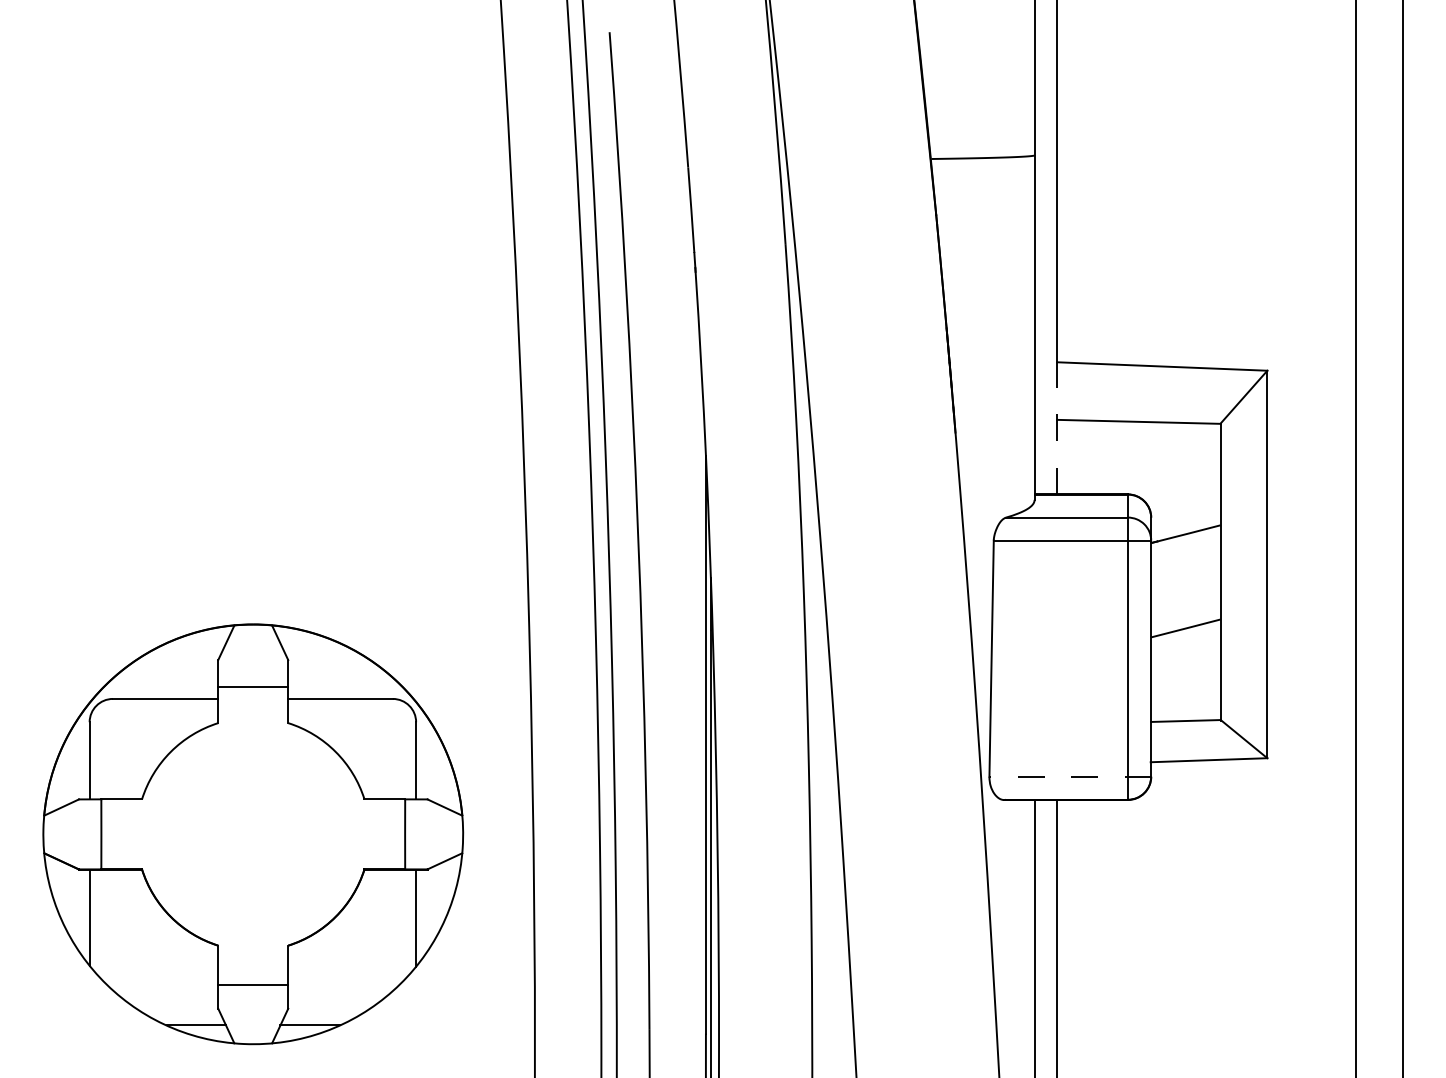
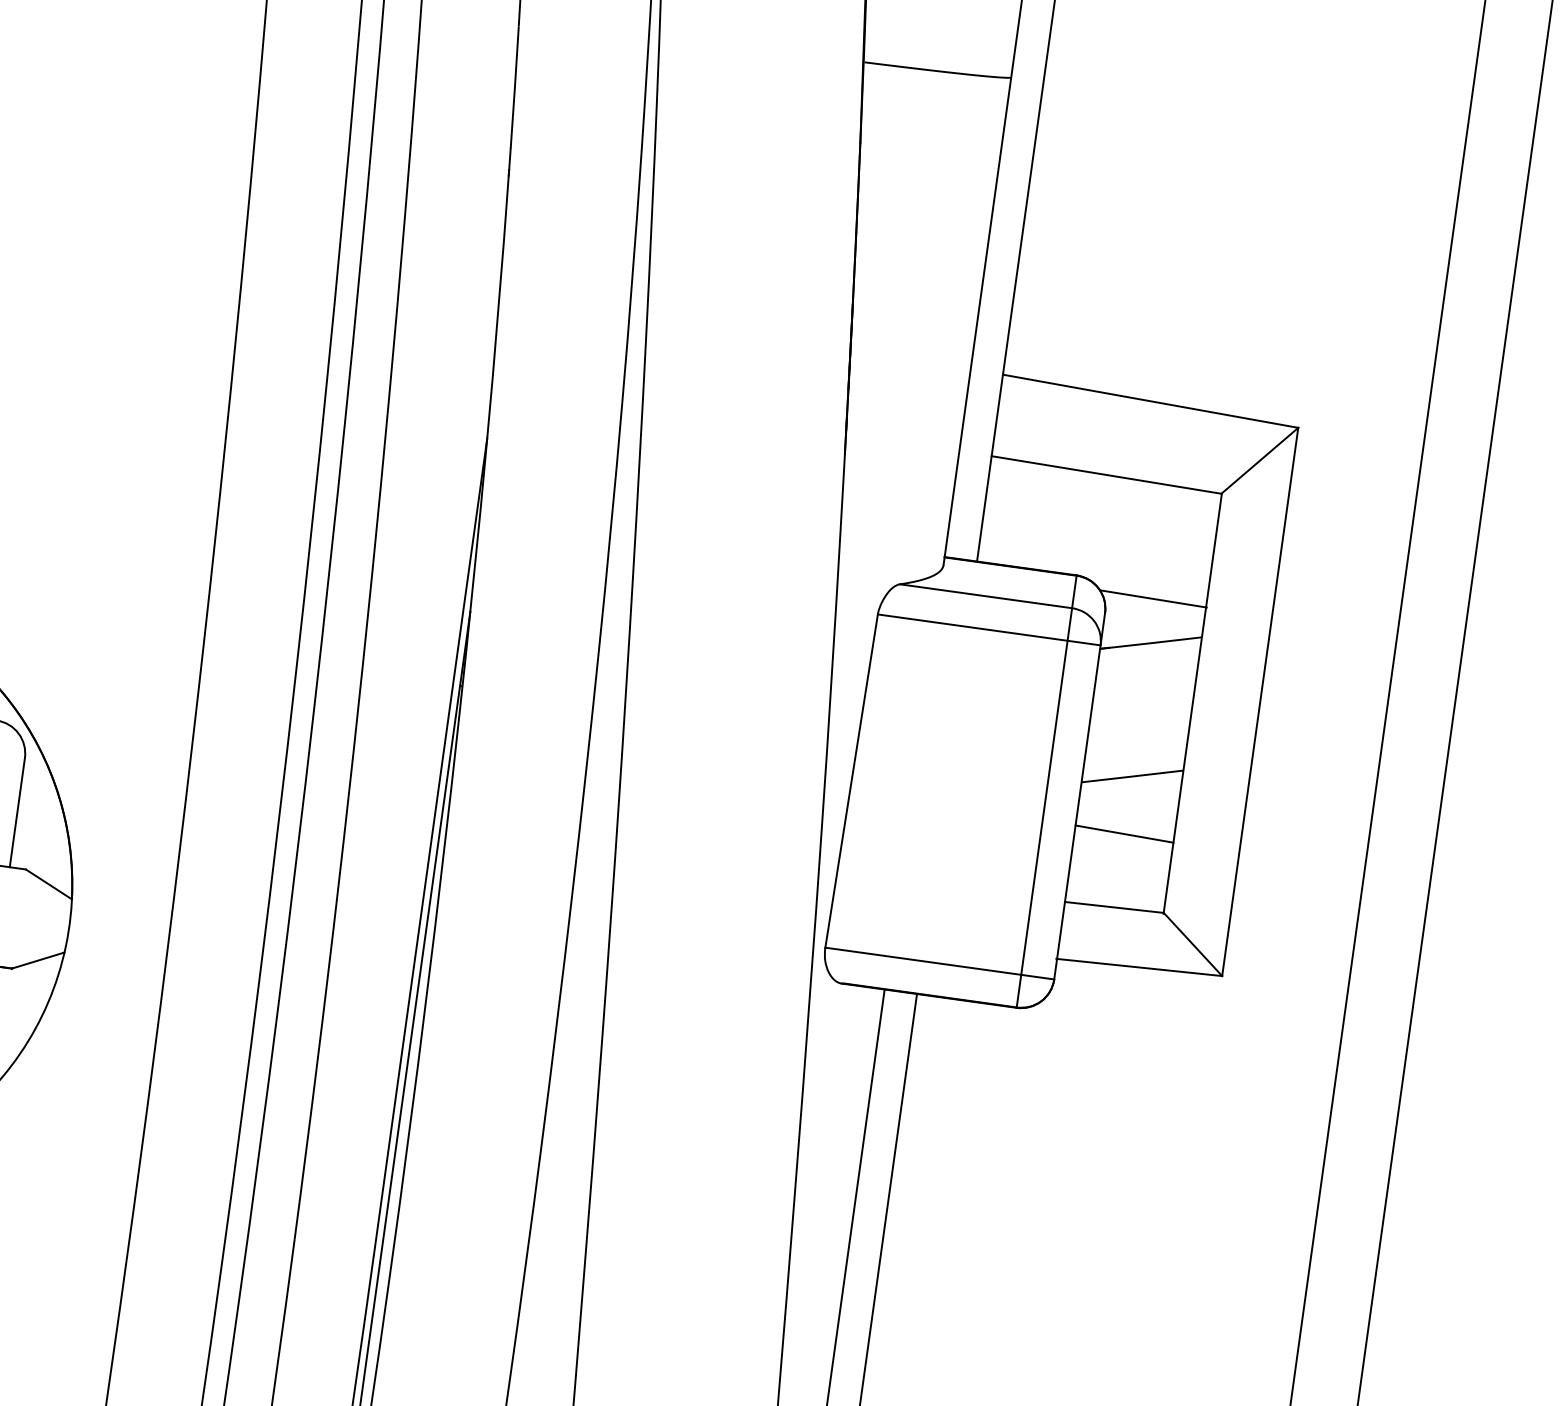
line: (1057, 427) -> (990, 466), dashed -> solid
line: (1183, 503) -> (1153, 599), added
line: (1185, 668) -> (1124, 833), added
line: (1070, 776) -> (940, 963), dashed -> solid

